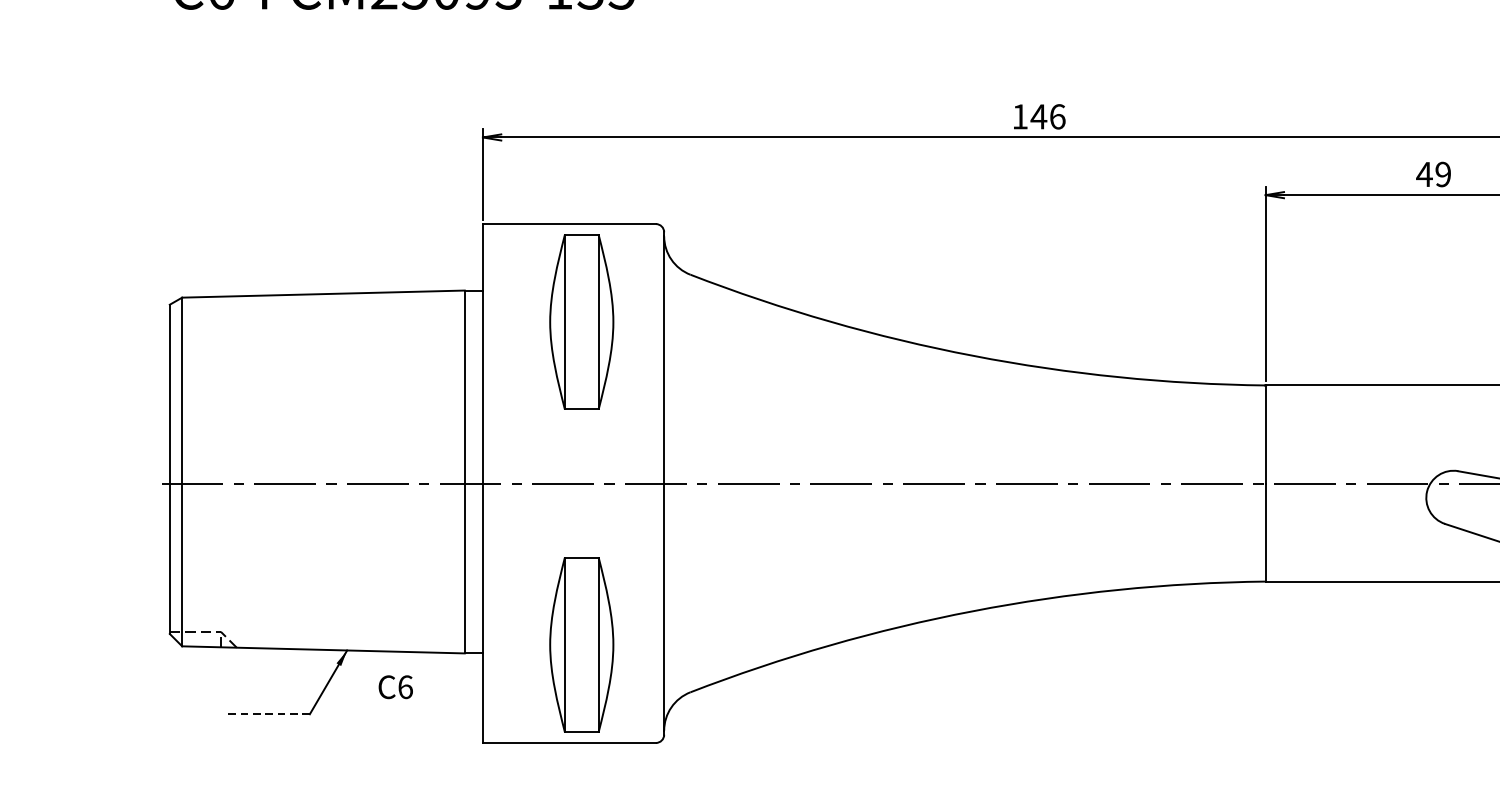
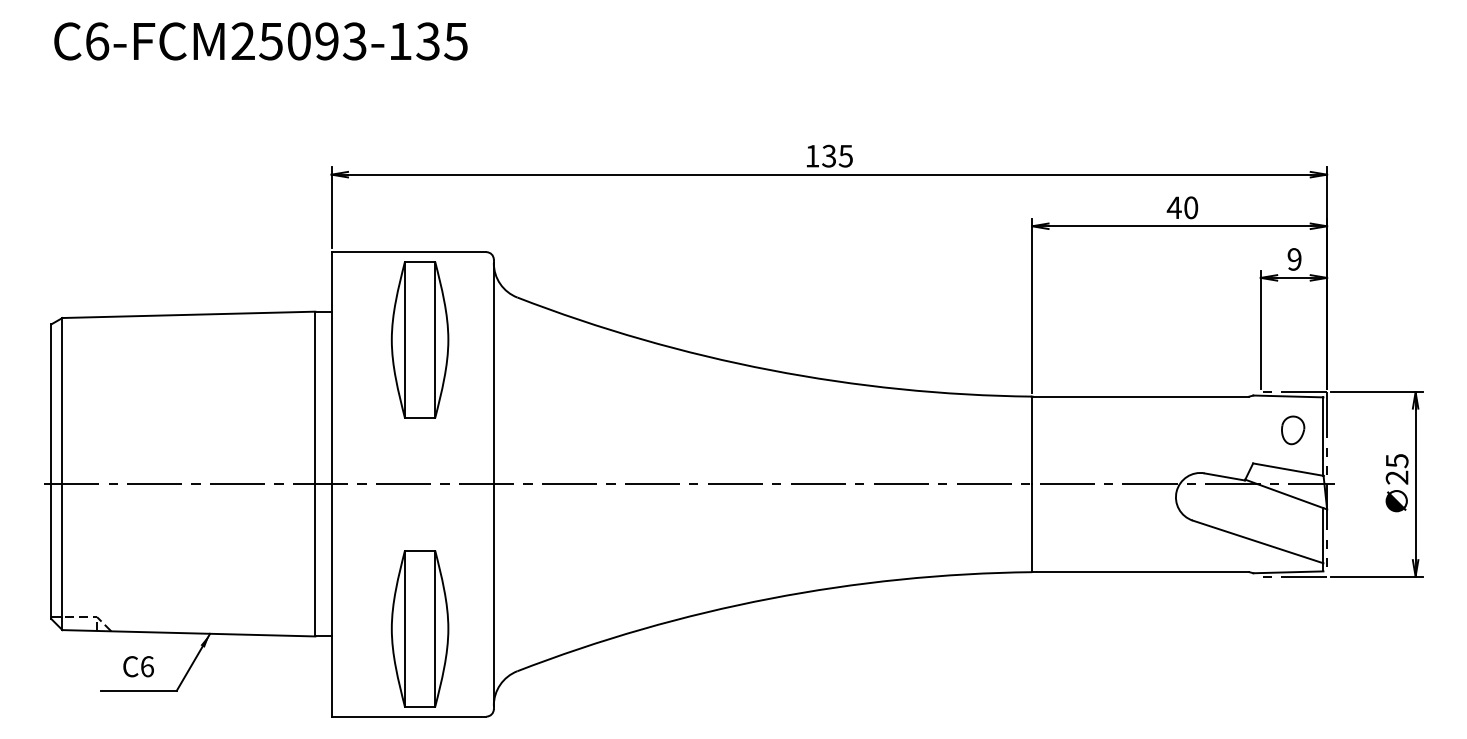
text: (1048, 116) -> (837, 155), 146 -> 135
text: (1443, 174) -> (1191, 207), 49 -> 40
text: (395, 686) -> (138, 666), moved
line: (267, 713) -> (138, 690), dashed -> solid

